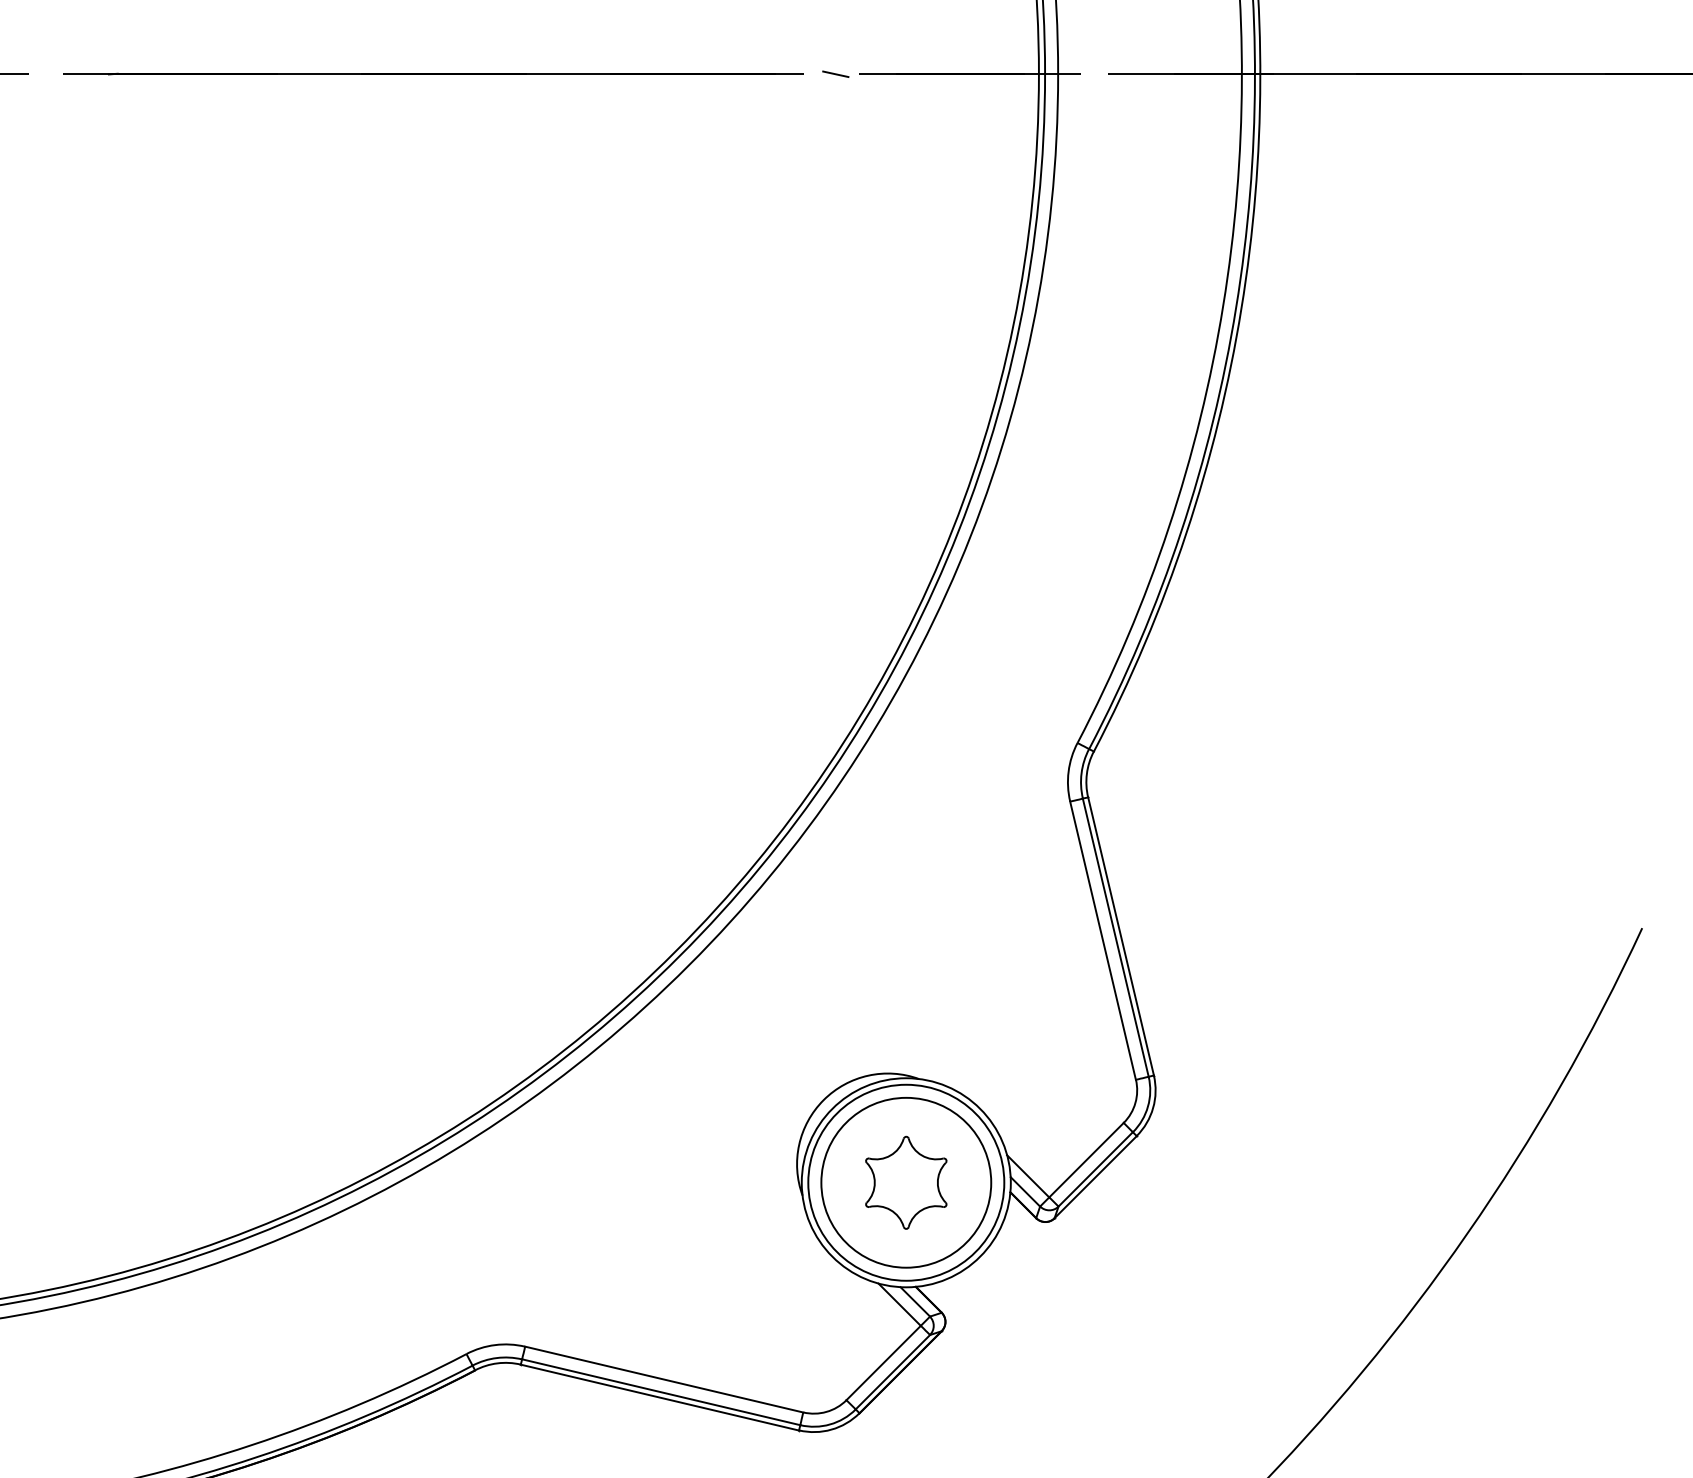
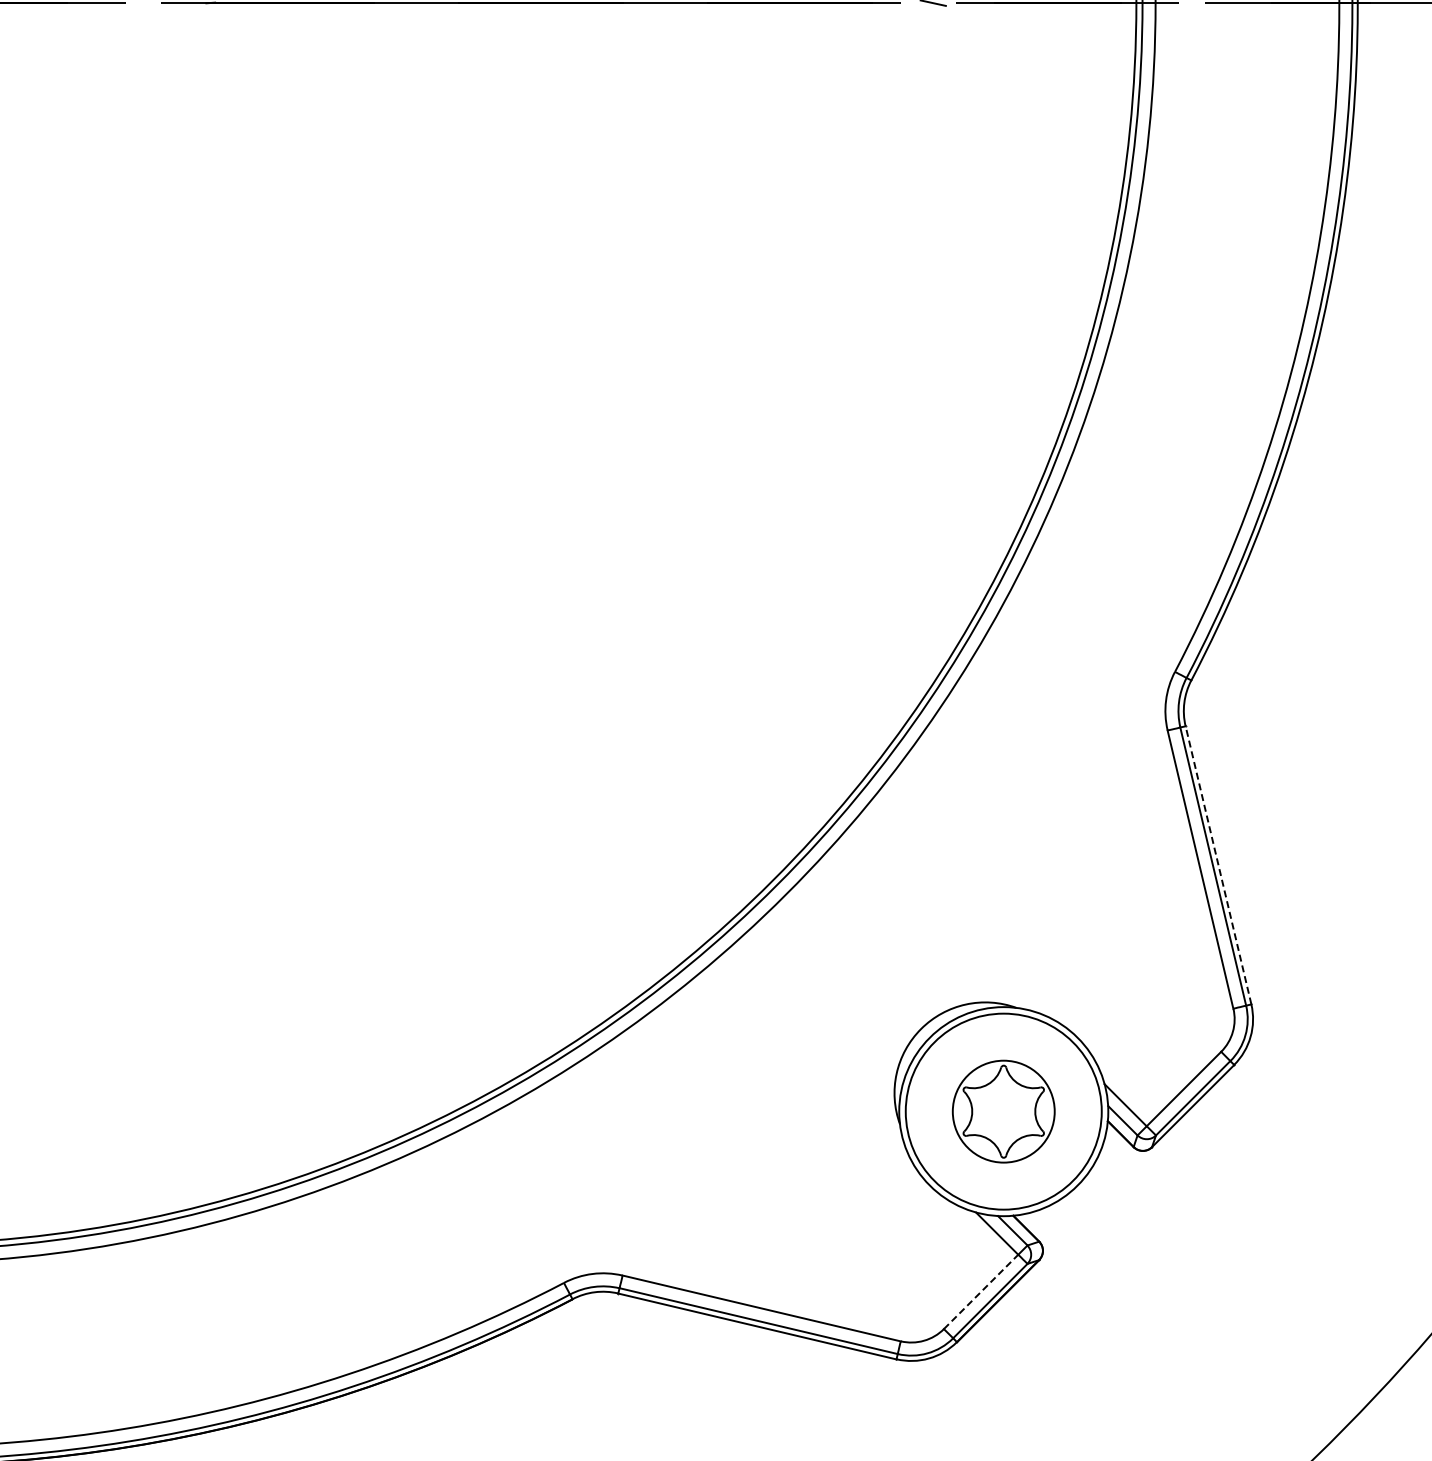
line: (1121, 936) -> (1218, 865), solid -> dashed
circle: (906, 1182) -> (1003, 1111), size x0.6
line: (883, 1363) -> (980, 1292), solid -> dashed

